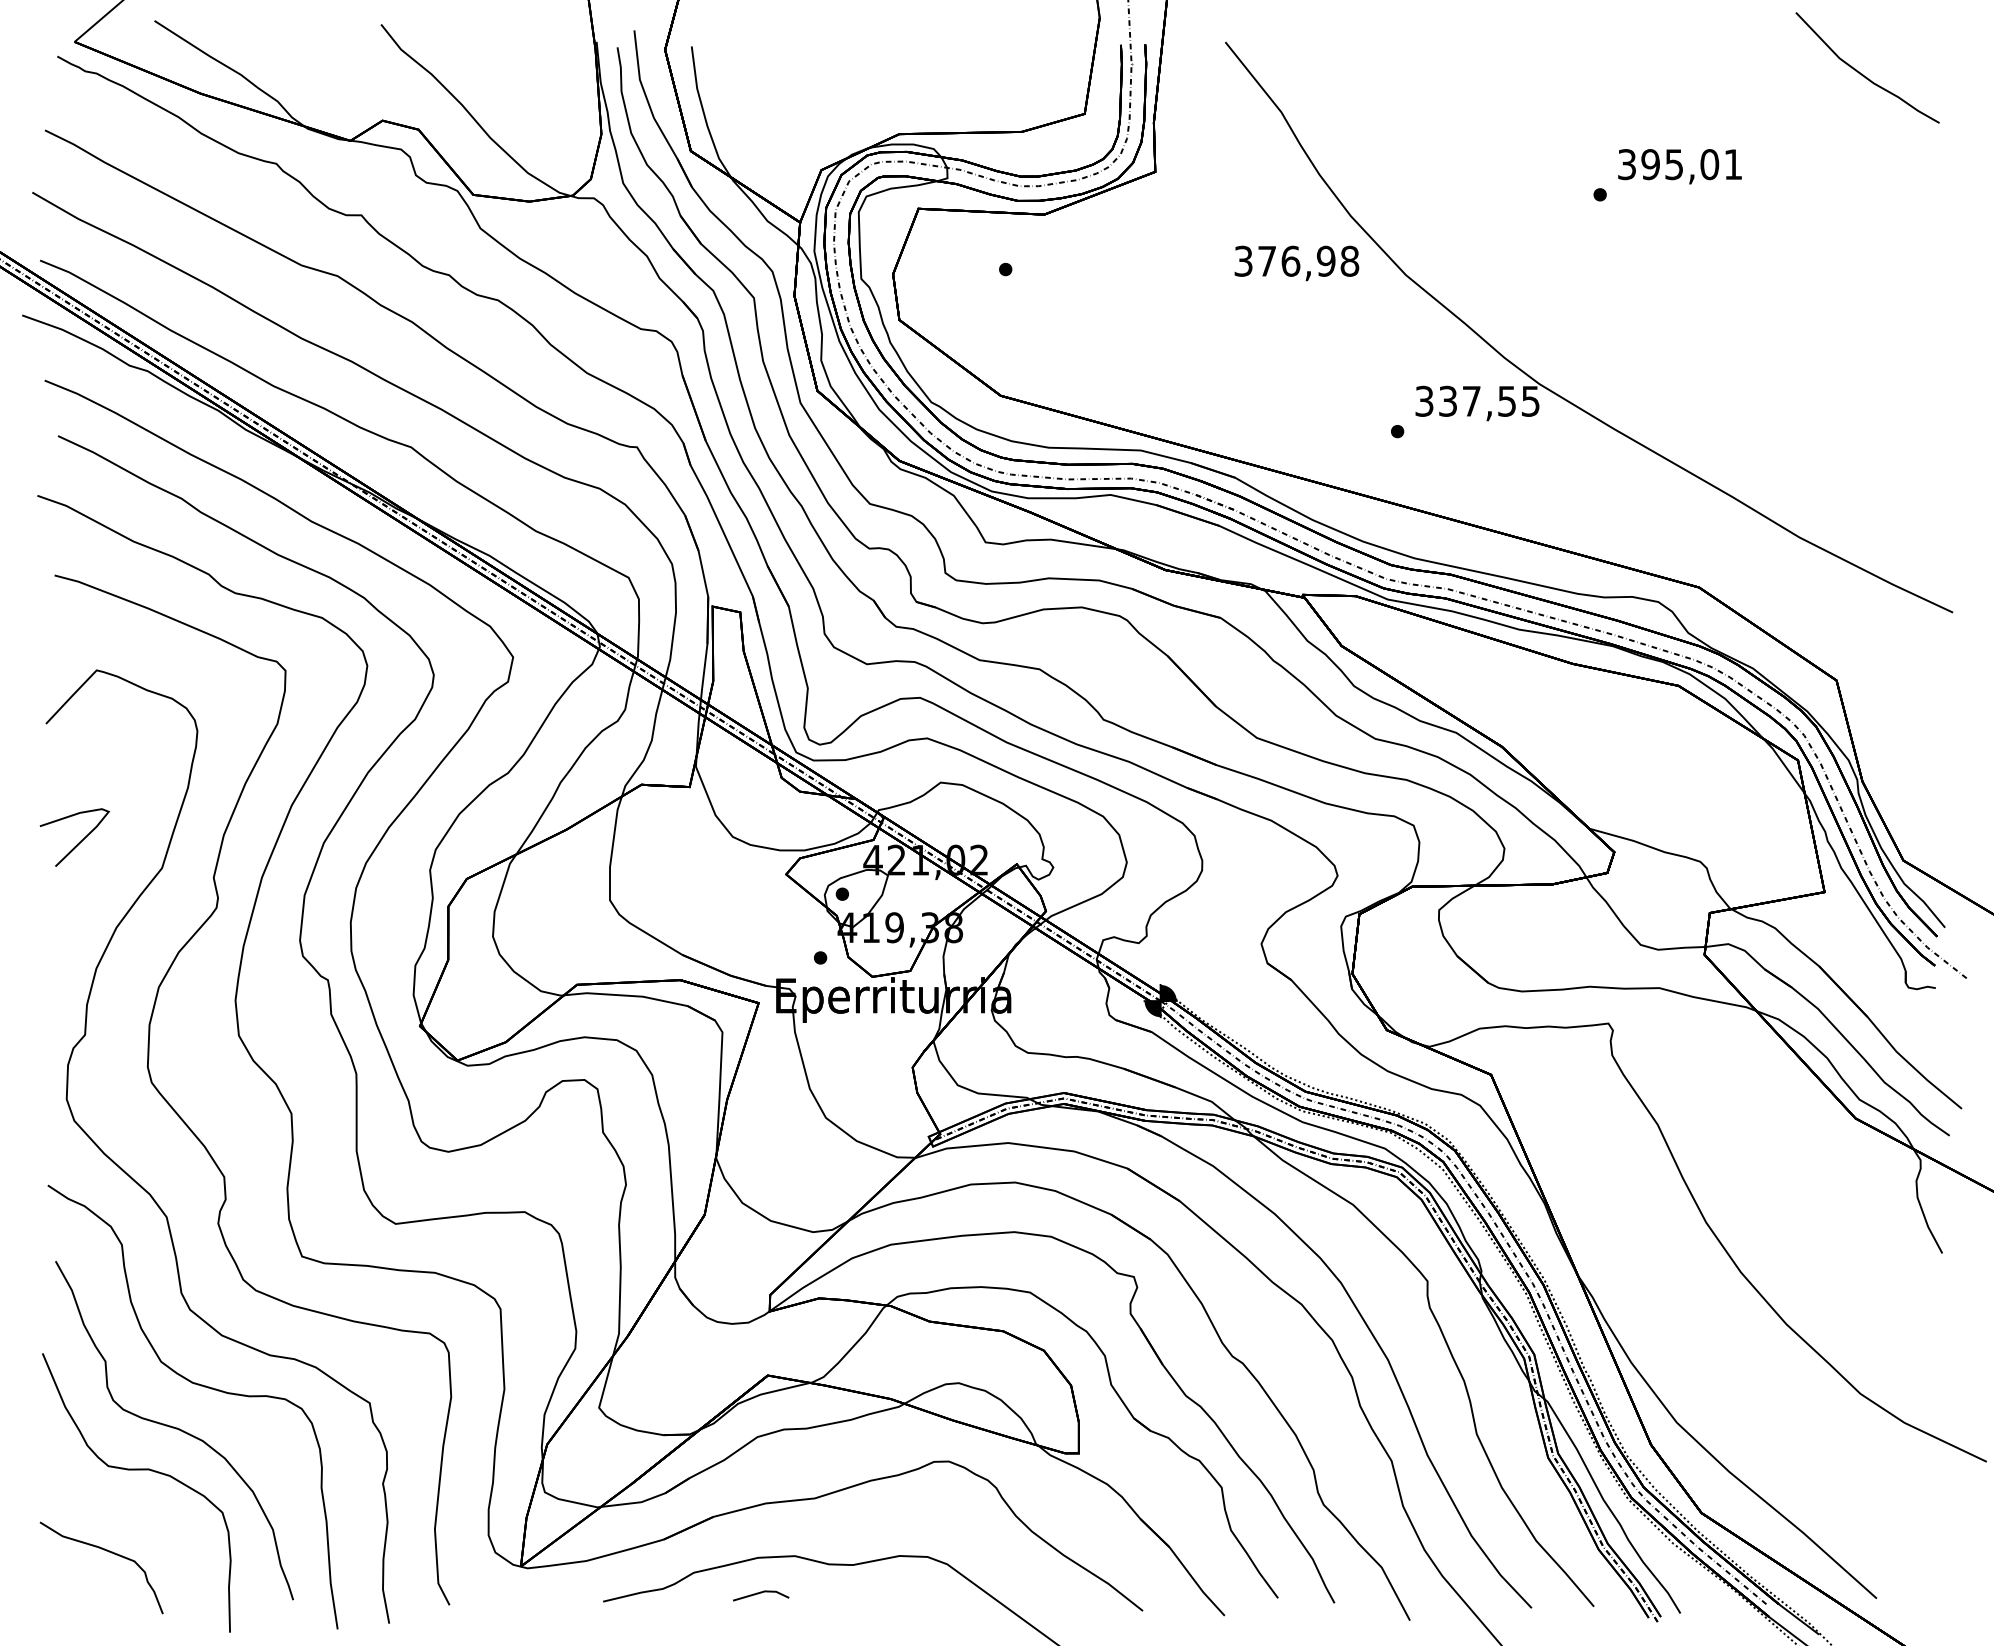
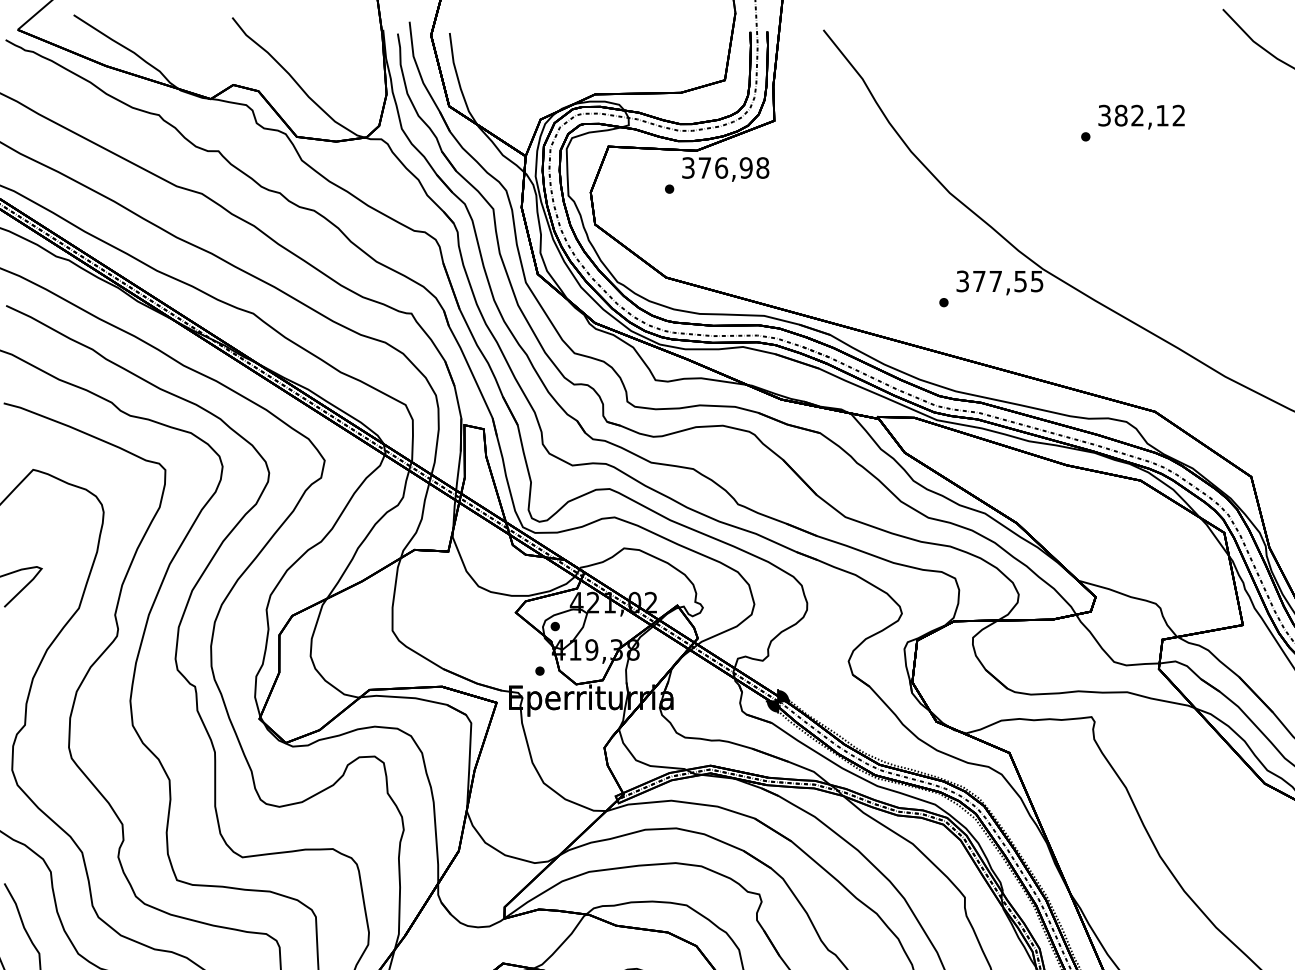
text: (1691, 164) -> (1149, 115), 395,01 -> 382,12
text: (1296, 263) -> (725, 169), moved
text: (1447, 400) -> (978, 280), 337,55 -> 377,55

